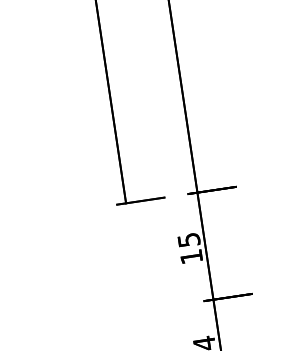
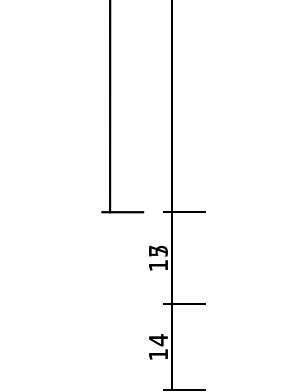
text: (188, 239) -> (158, 250), 15 -> 17

